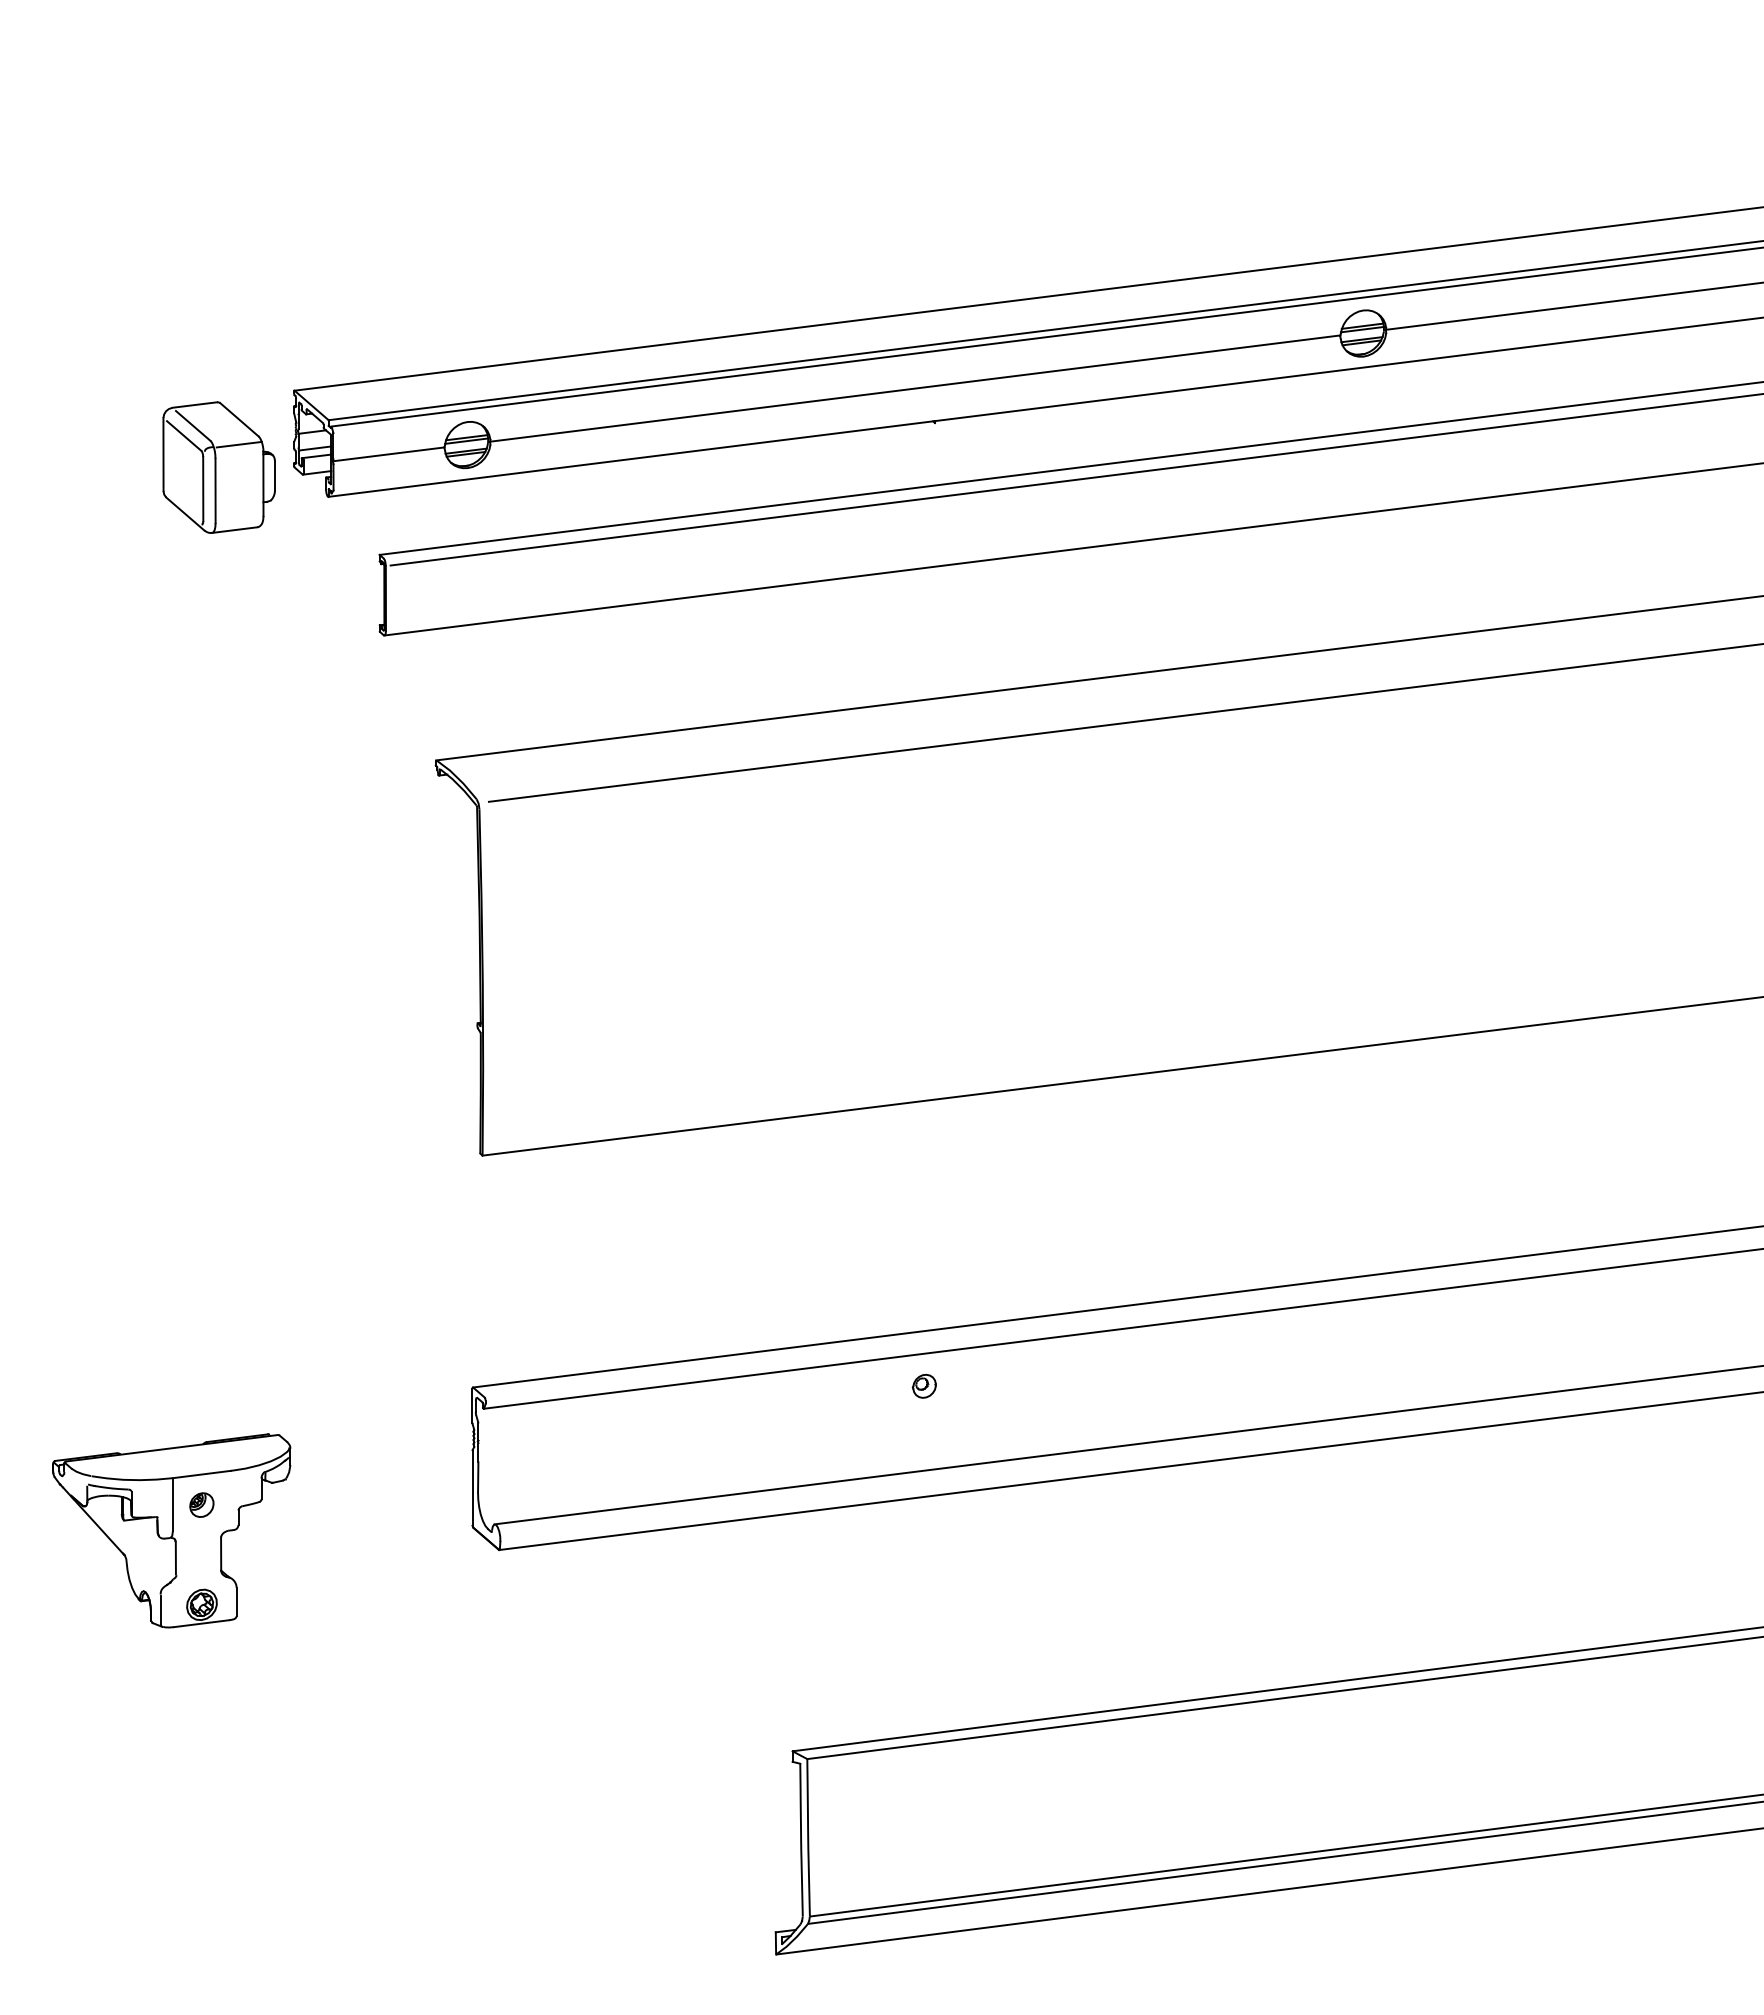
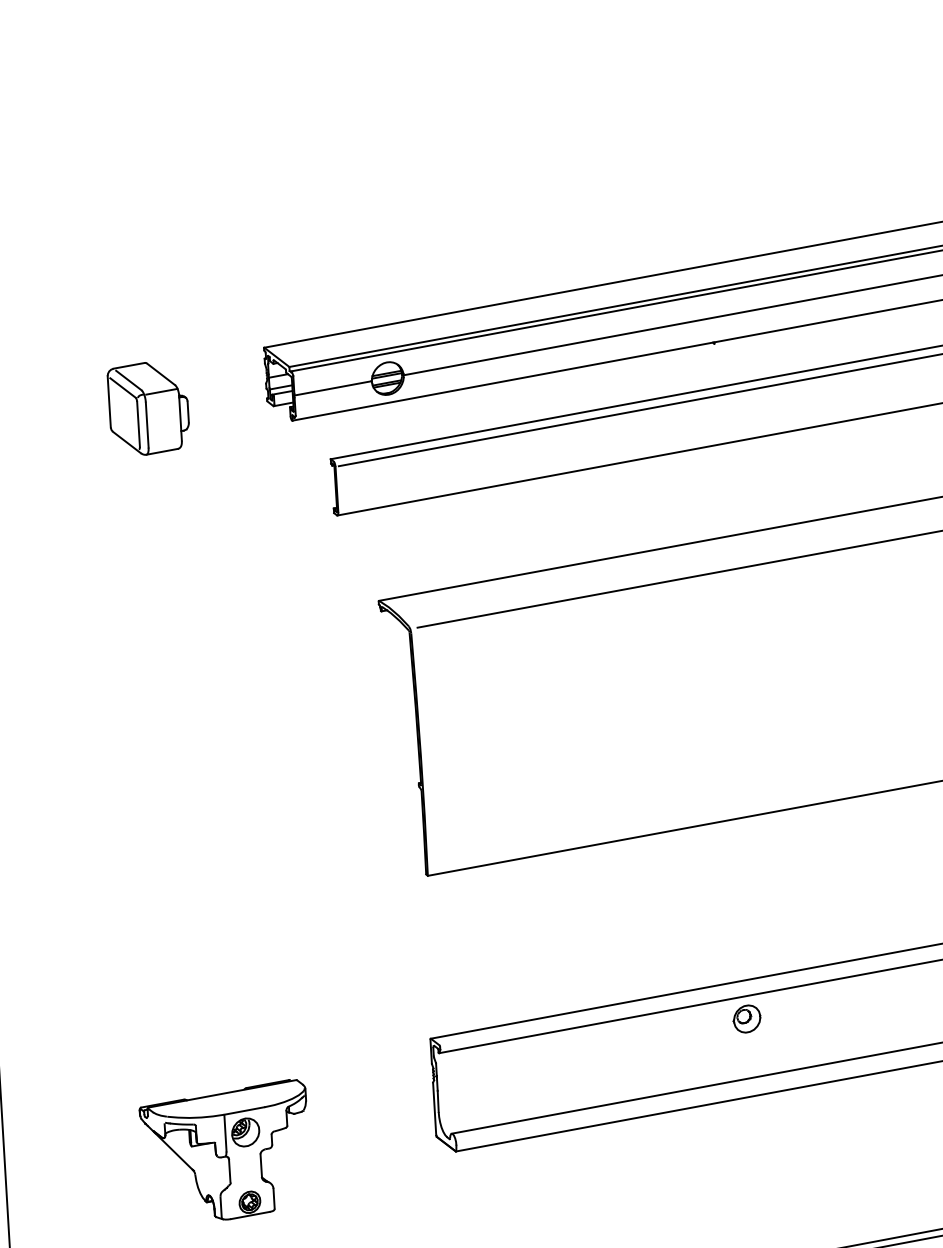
part: (218, 467) -> (148, 408), moved
part: (924, 1386) -> (747, 1019), size x1.67
part: (201, 1504) -> (245, 1131), size x1.67

